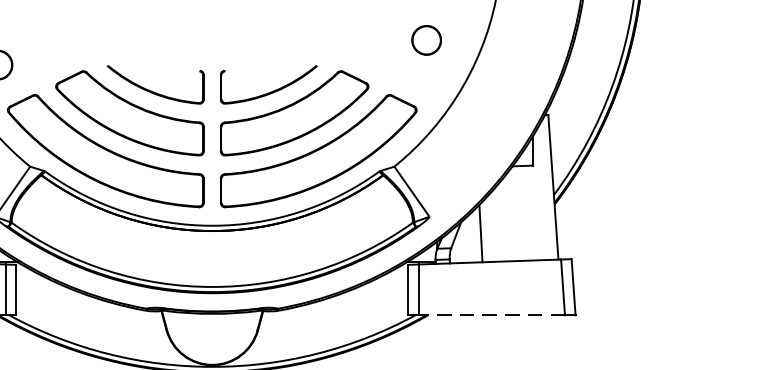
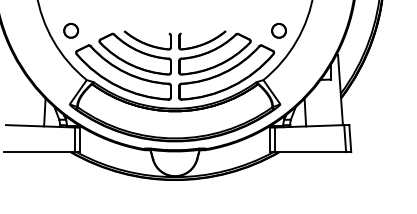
circle: (425, 39) -> (278, 30), moved
line: (491, 316) -> (310, 152), dashed -> solid

